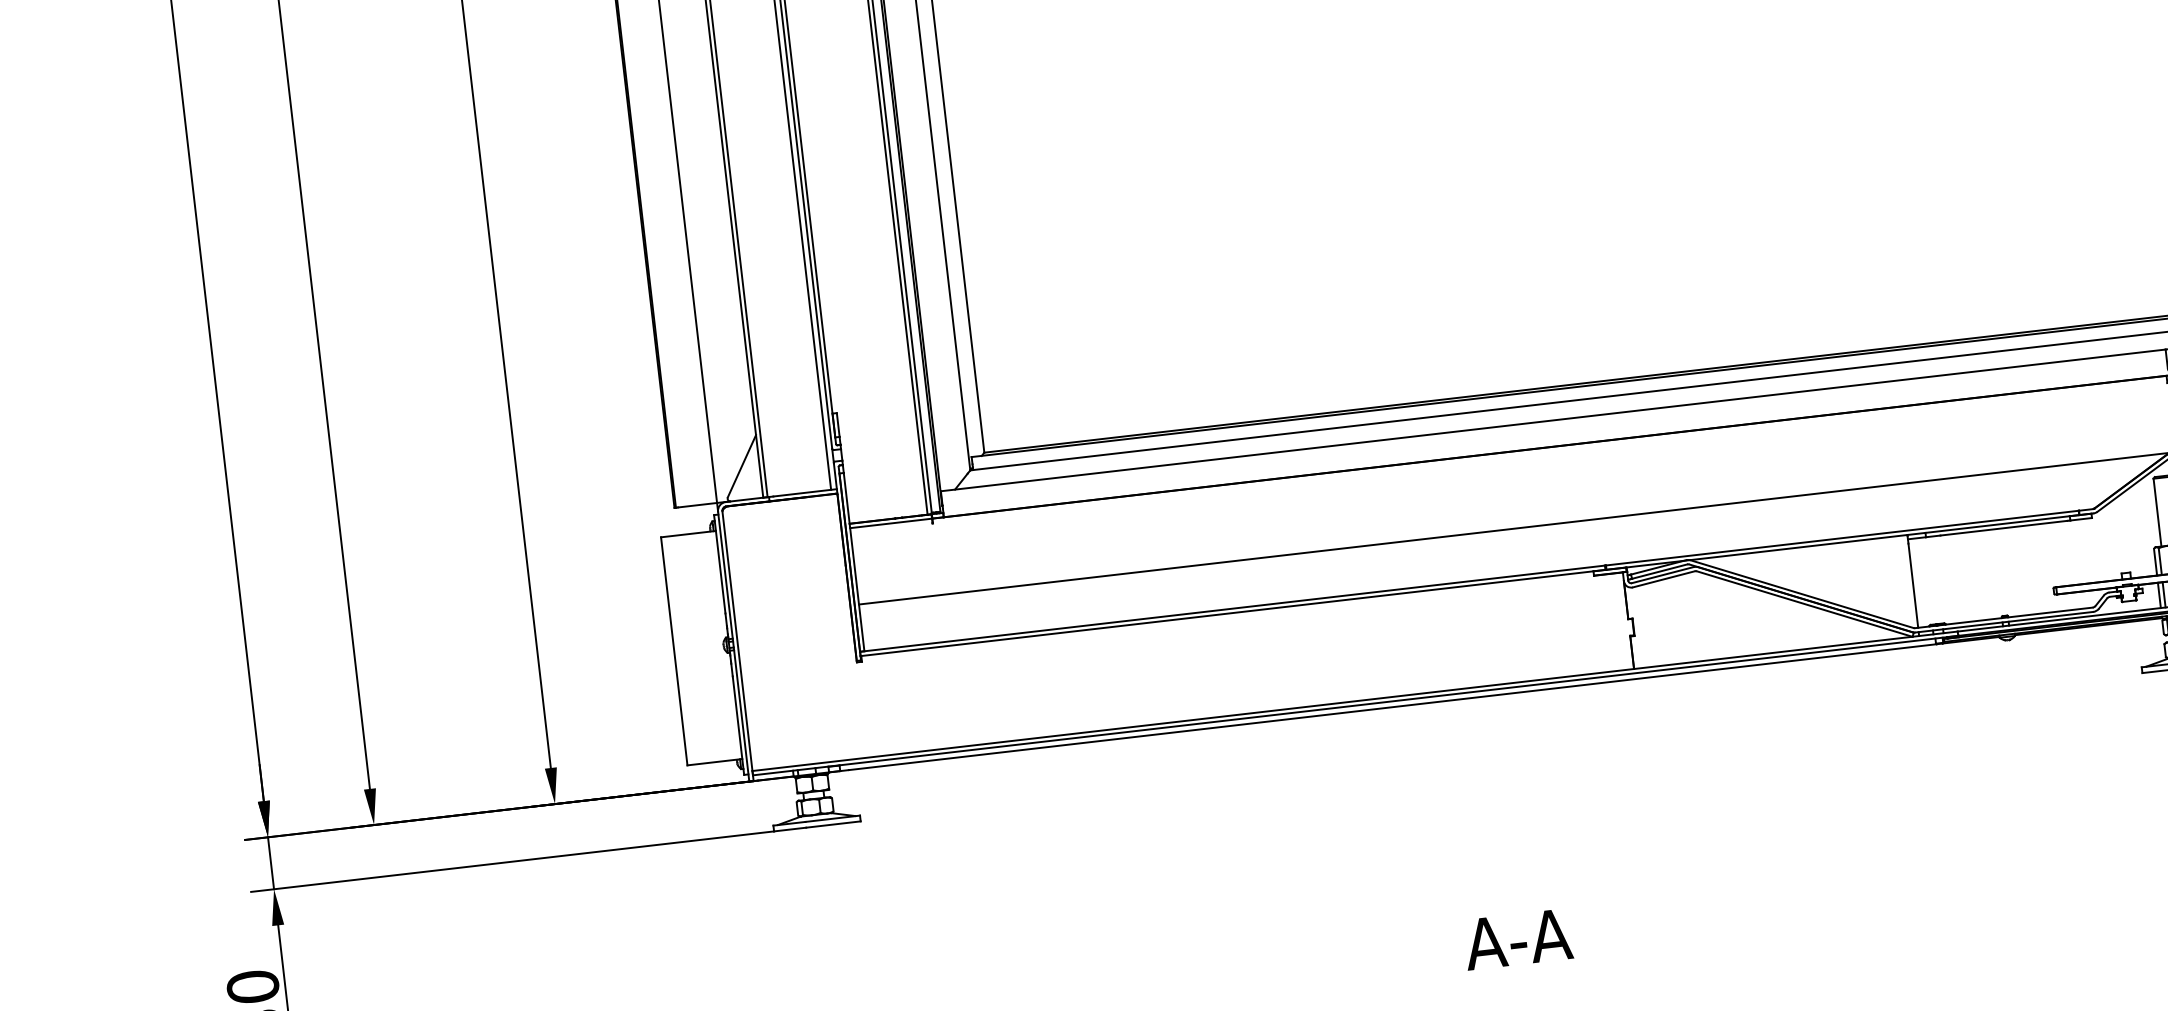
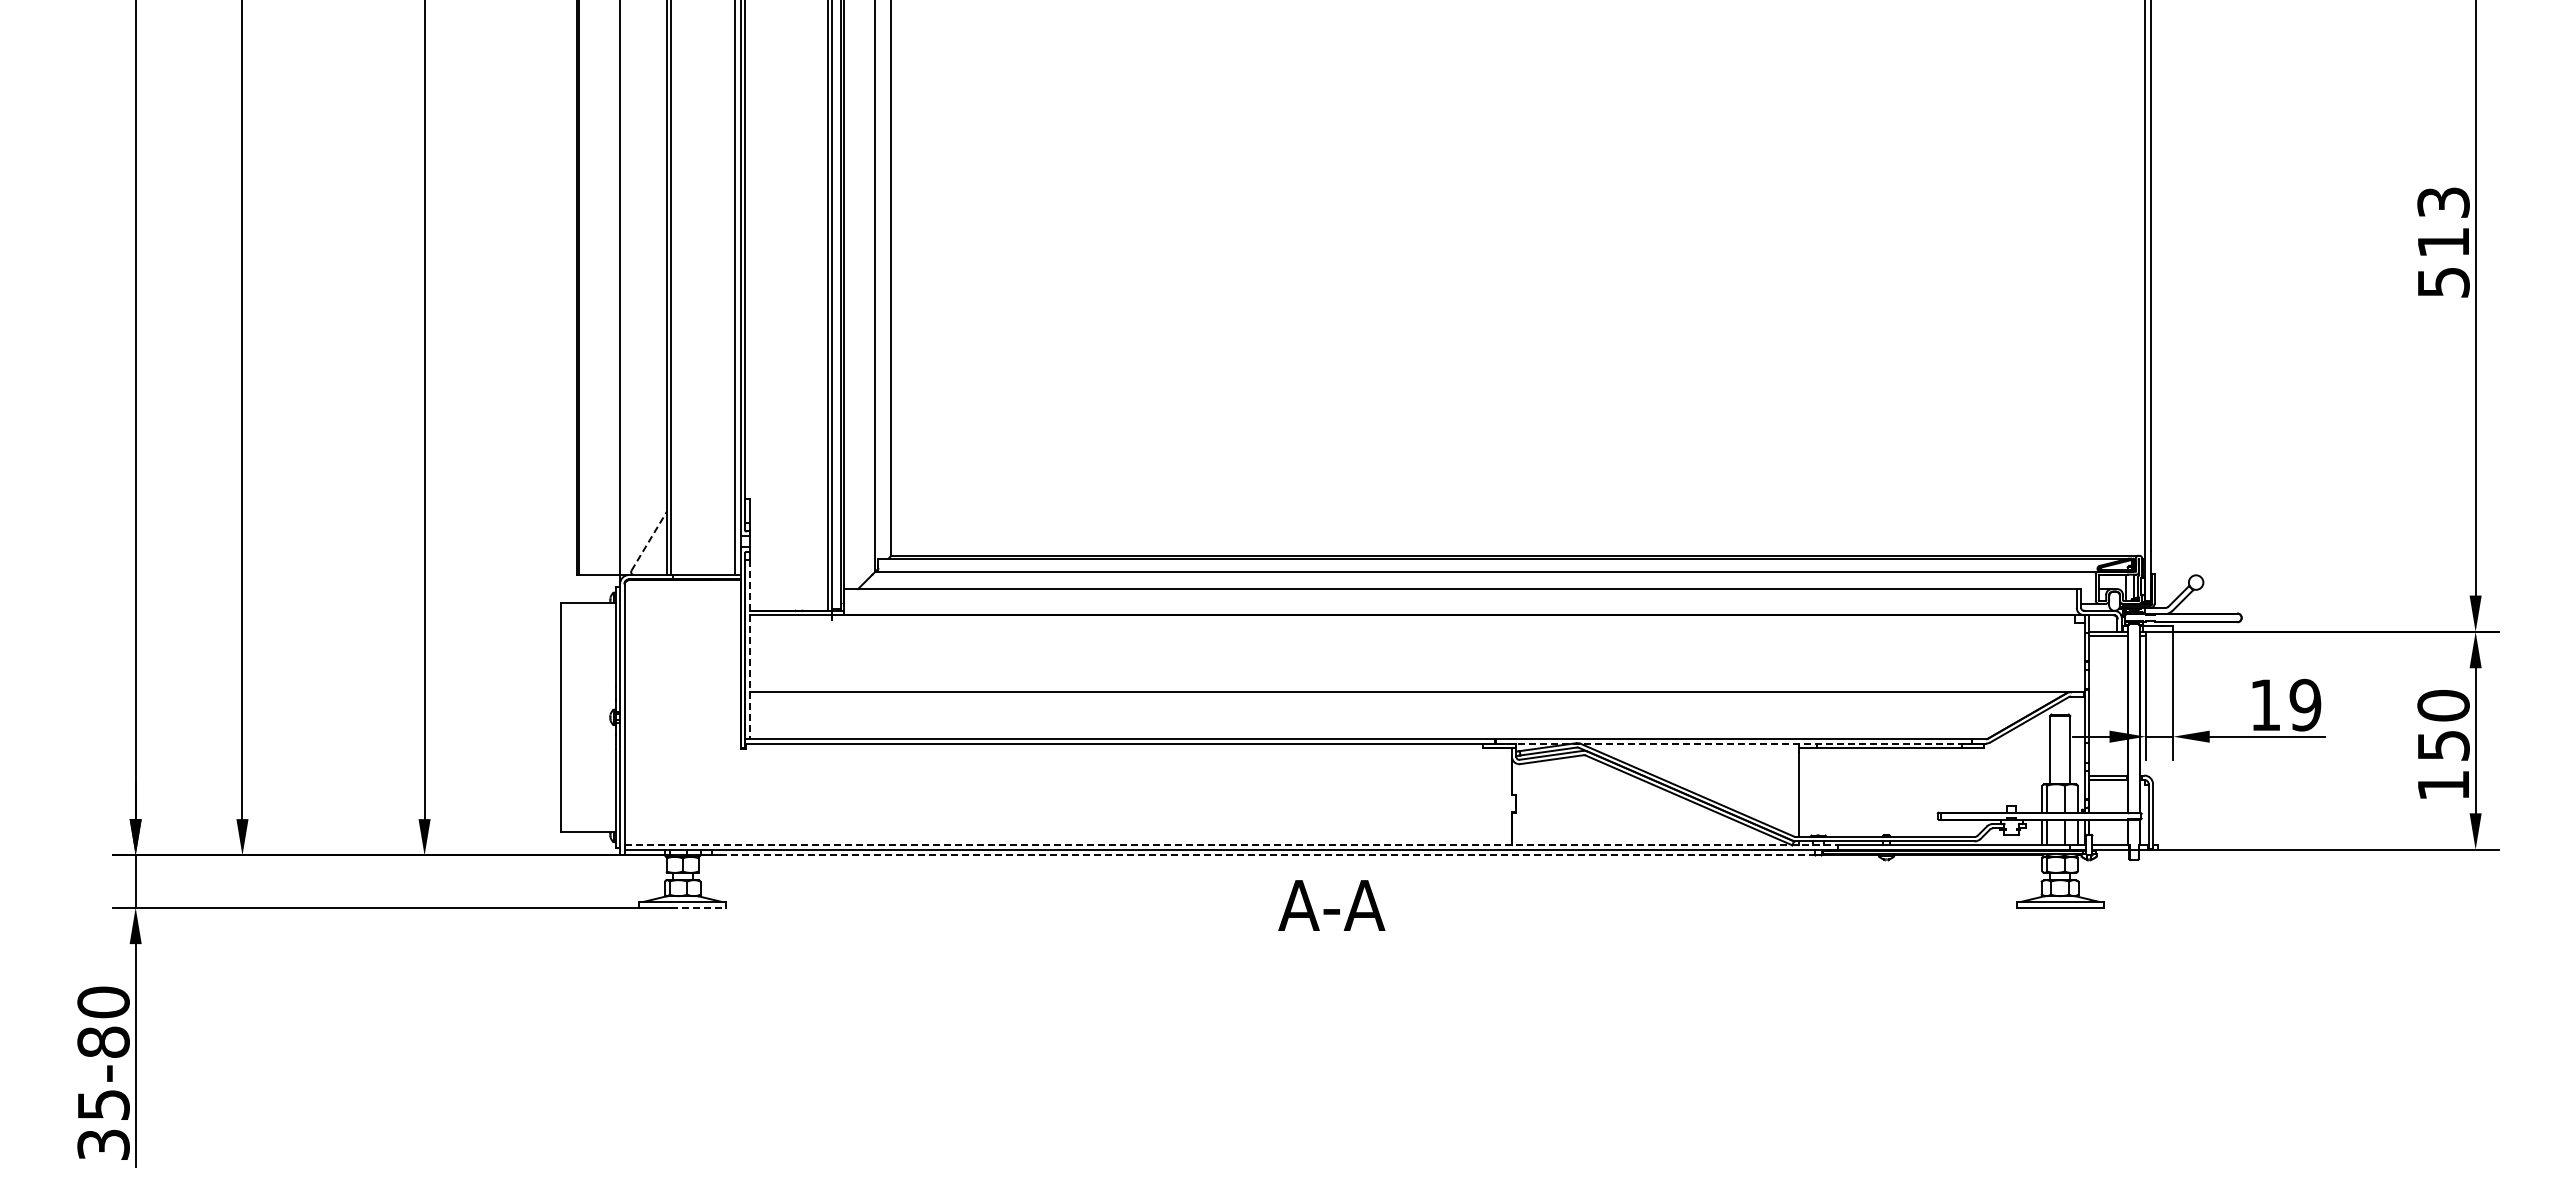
line: (742, 465) -> (649, 540), solid -> dashed
line: (1842, 542) -> (1733, 743), solid -> dashed
line: (854, 562) -> (749, 649), solid -> dashed
line: (1355, 701) -> (1231, 845), solid -> dashed
line: (1392, 707) -> (1267, 855), solid -> dashed
line: (834, 824) -> (699, 907), solid -> dashed
text: (1517, 939) -> (1331, 905), moved

